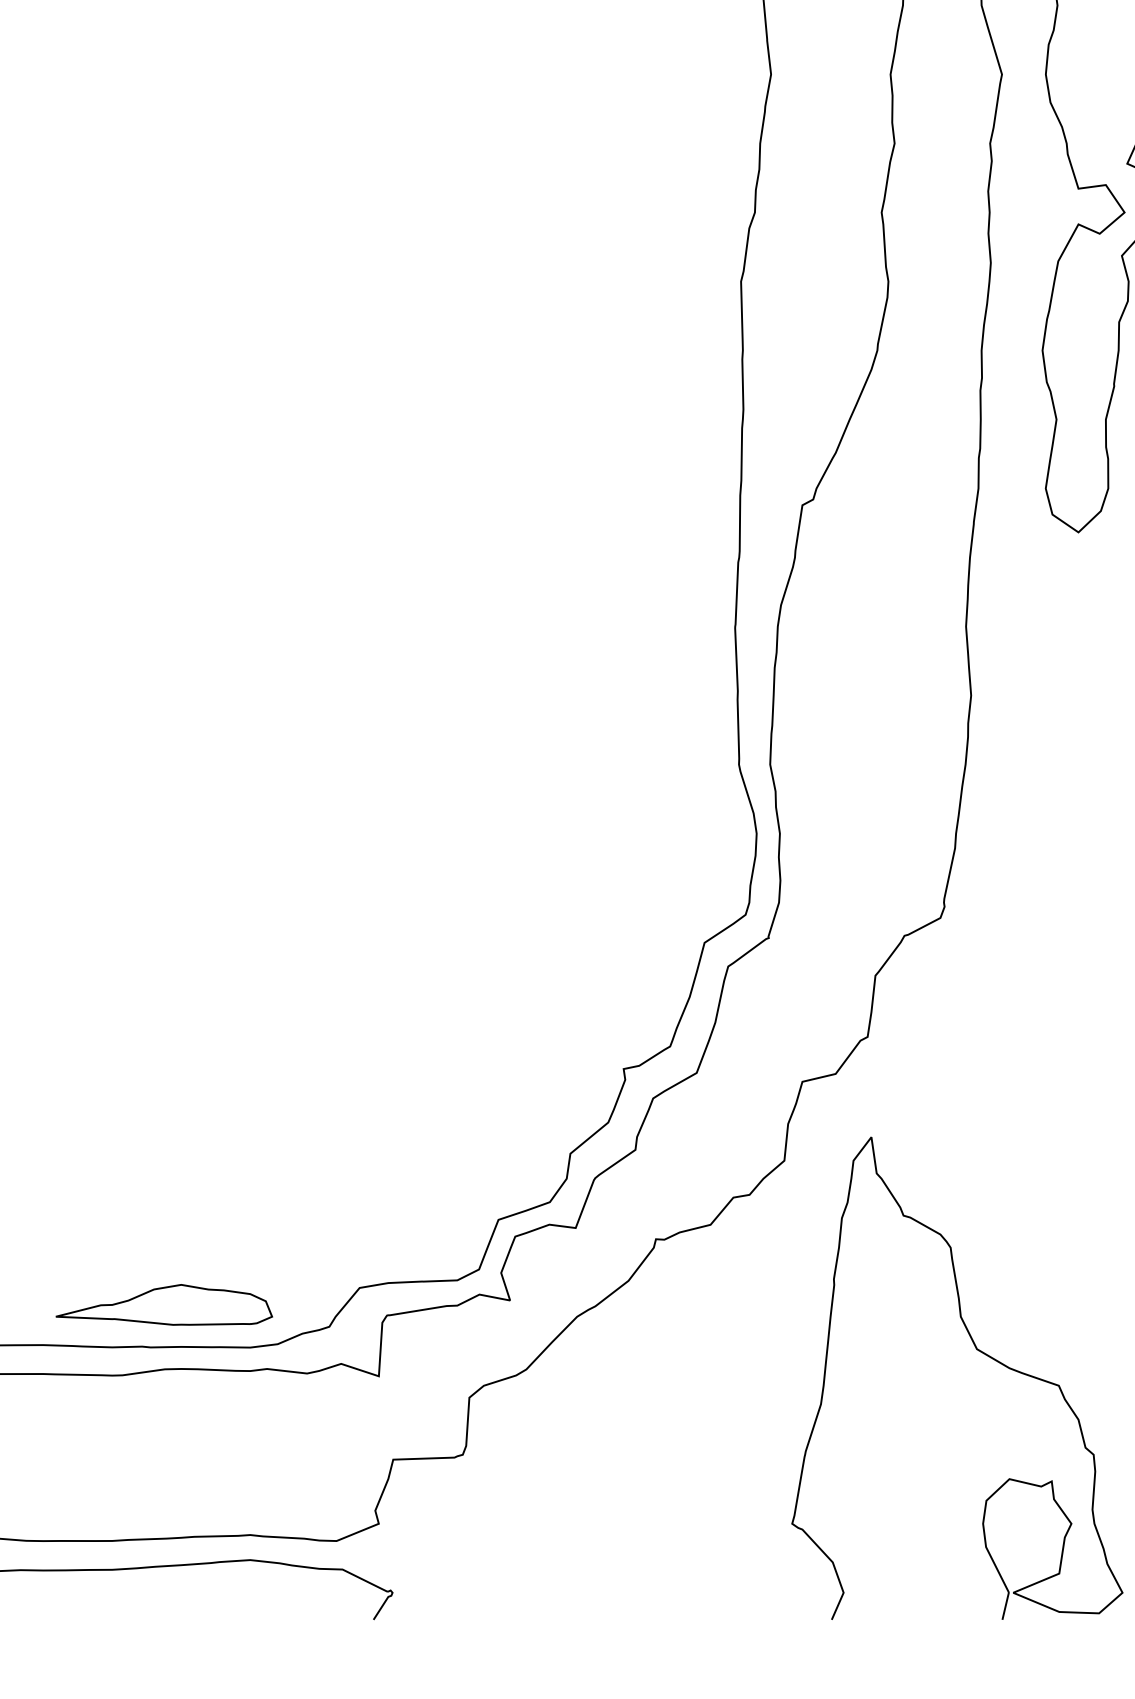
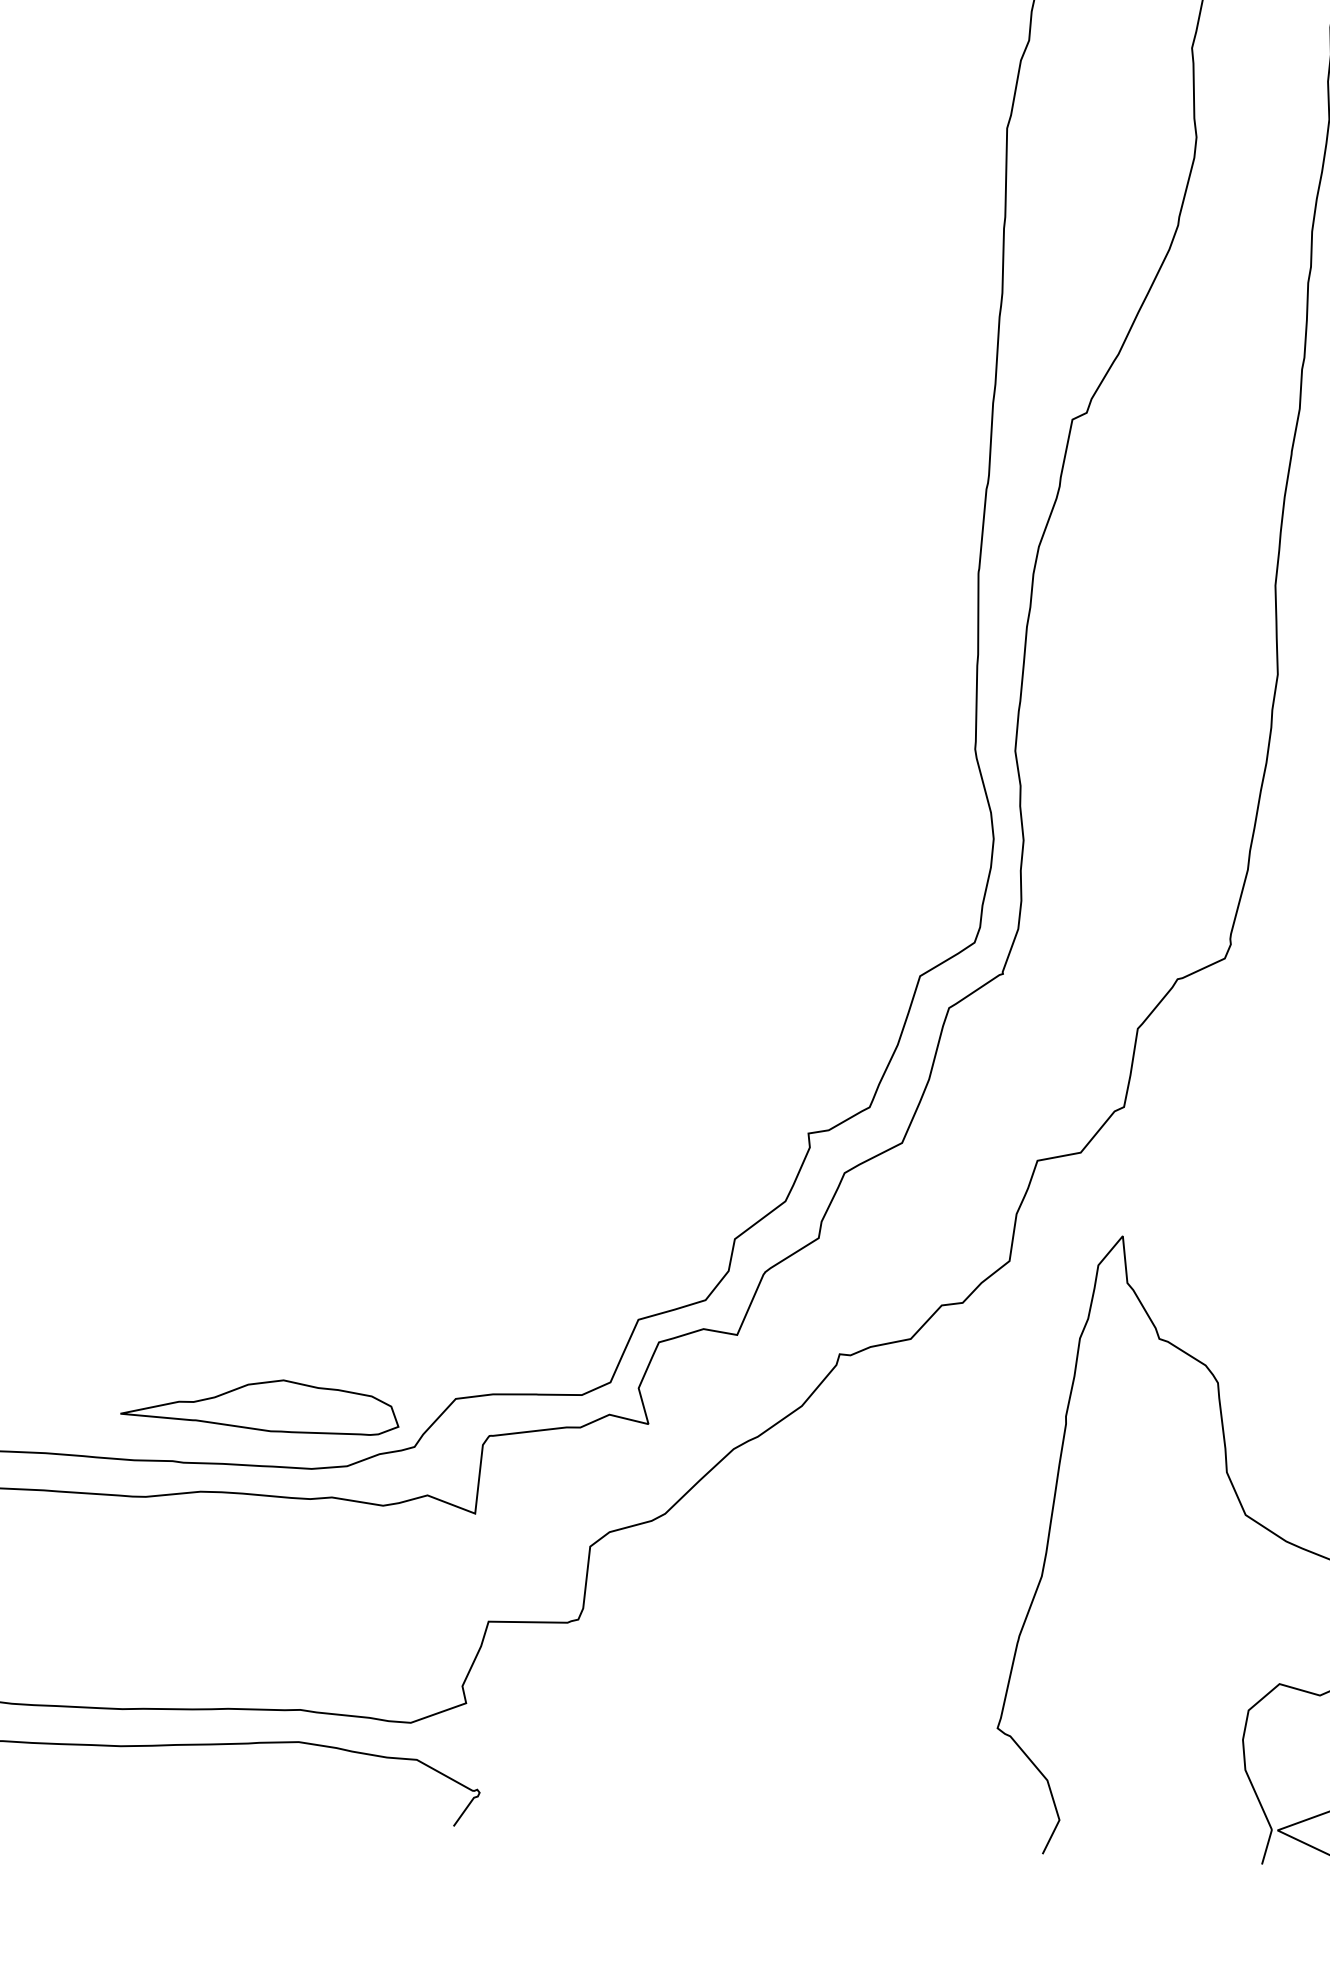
part: (164, 1304) -> (260, 1404), moved

